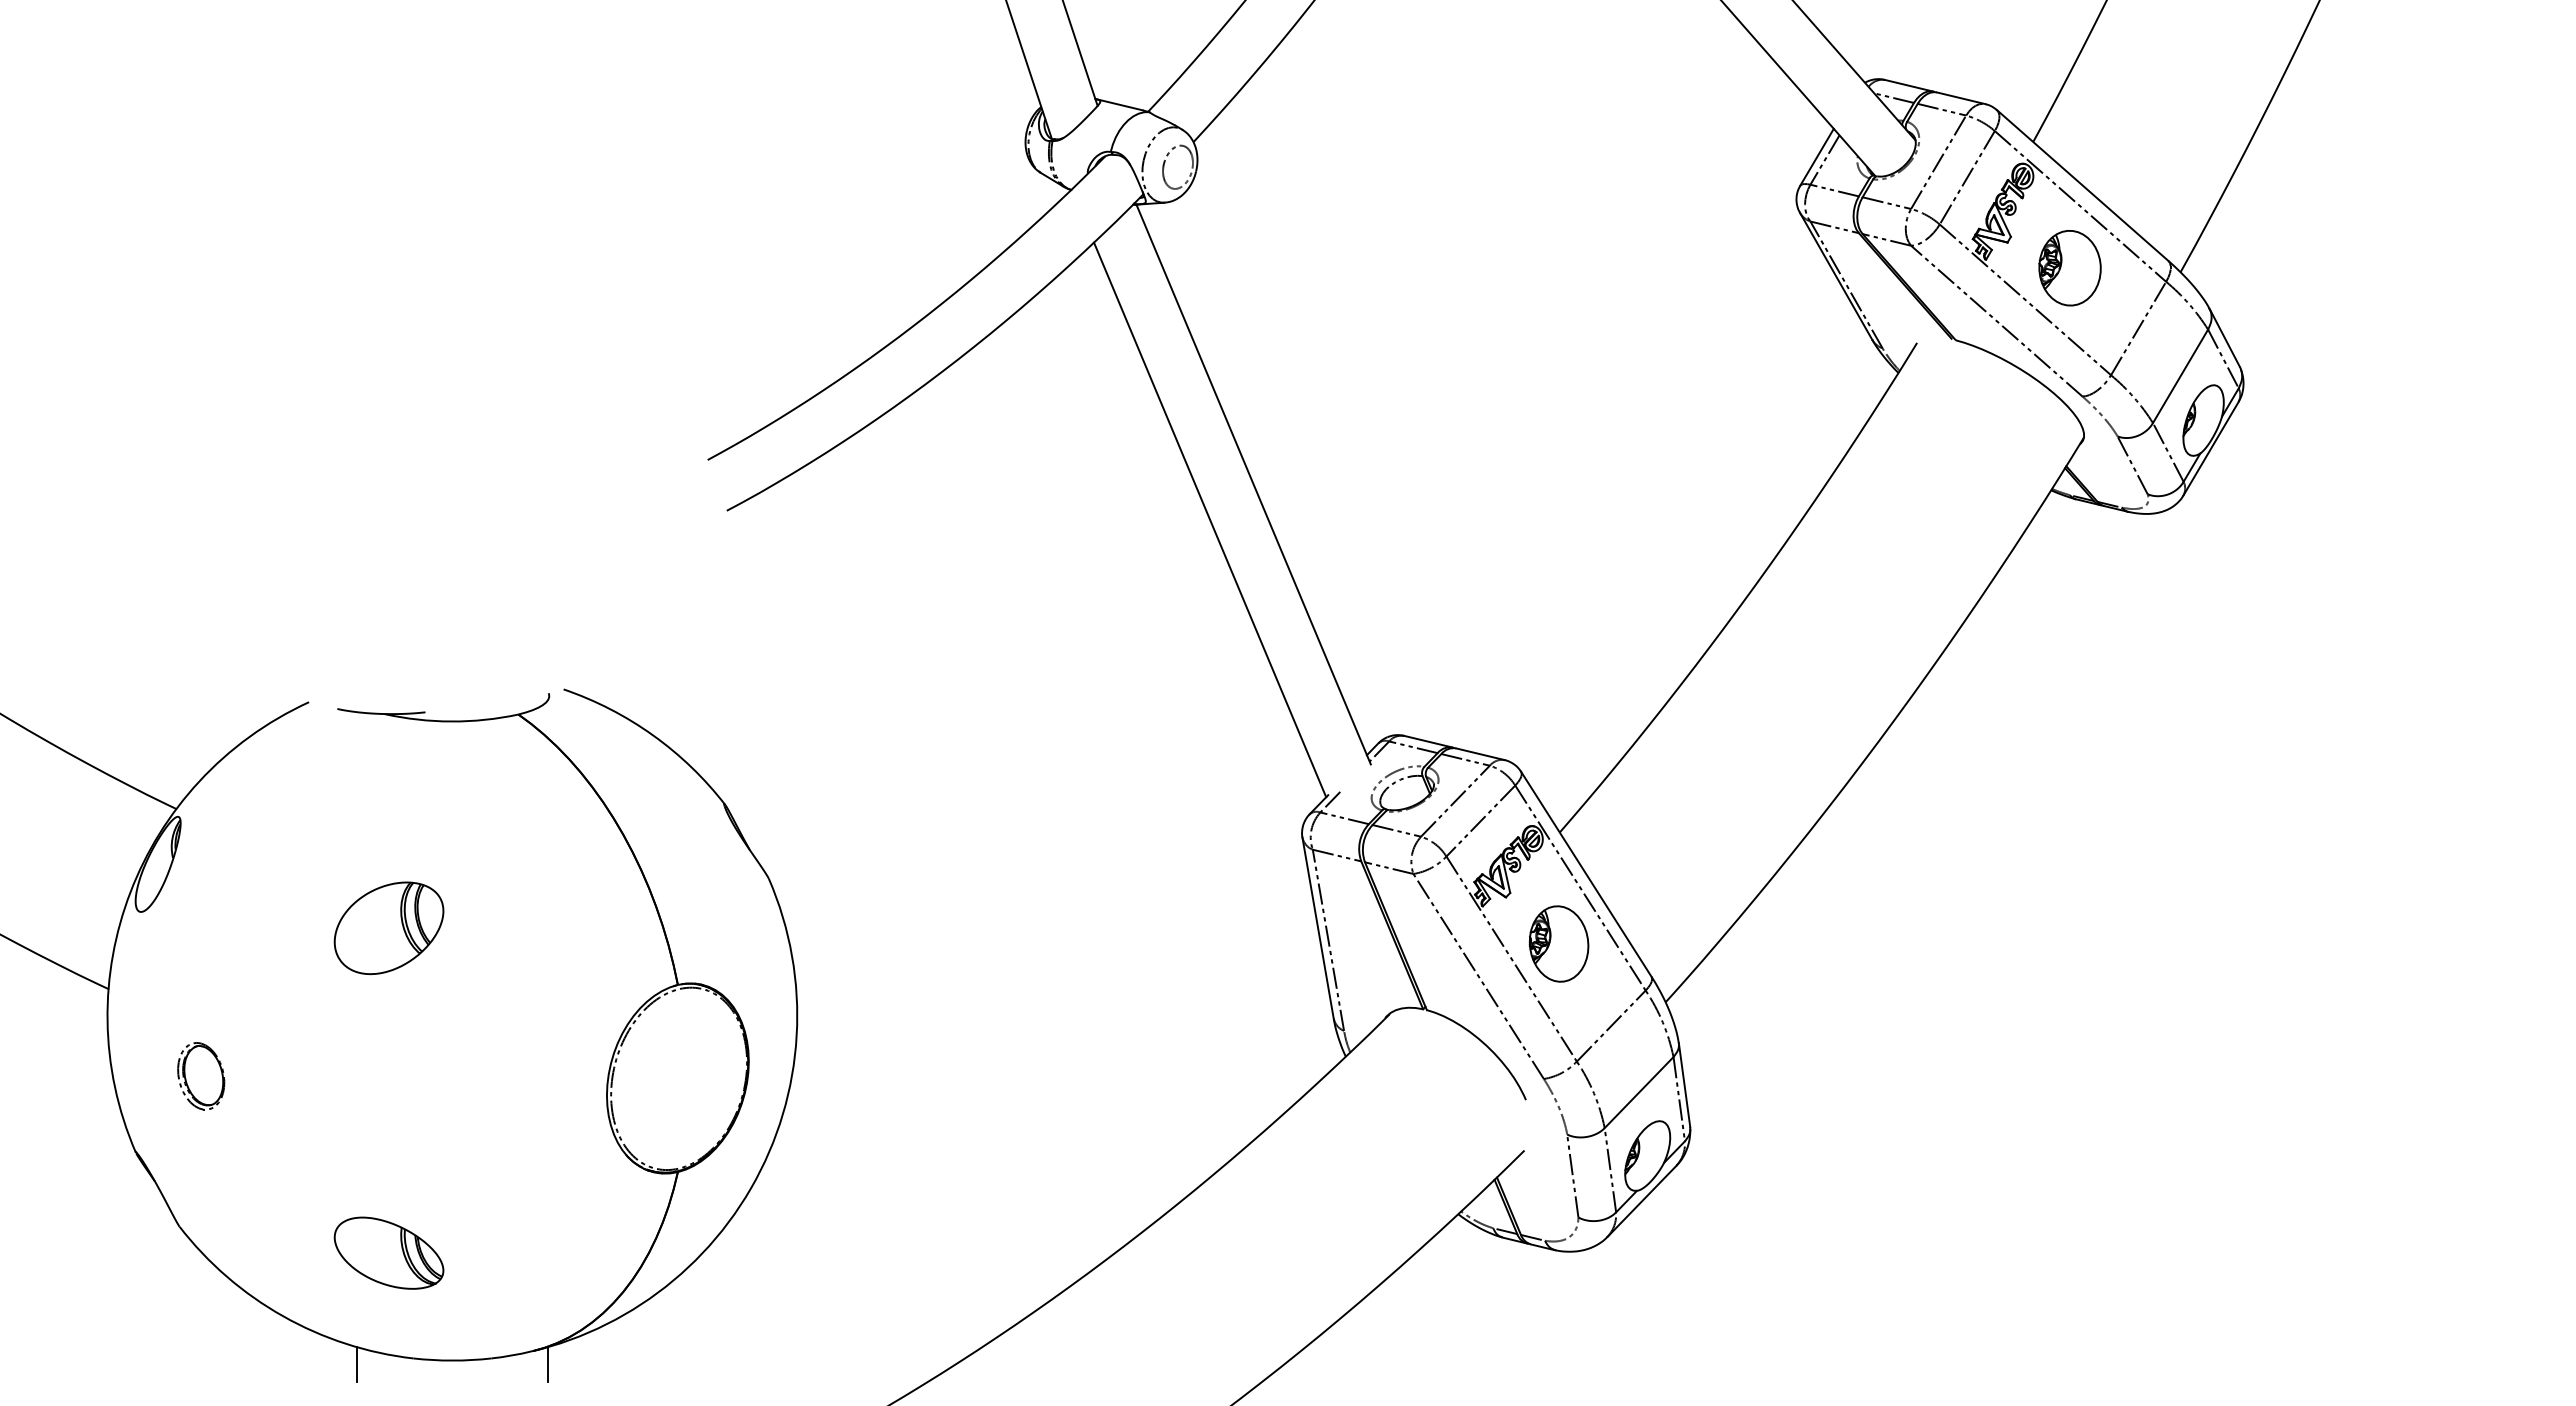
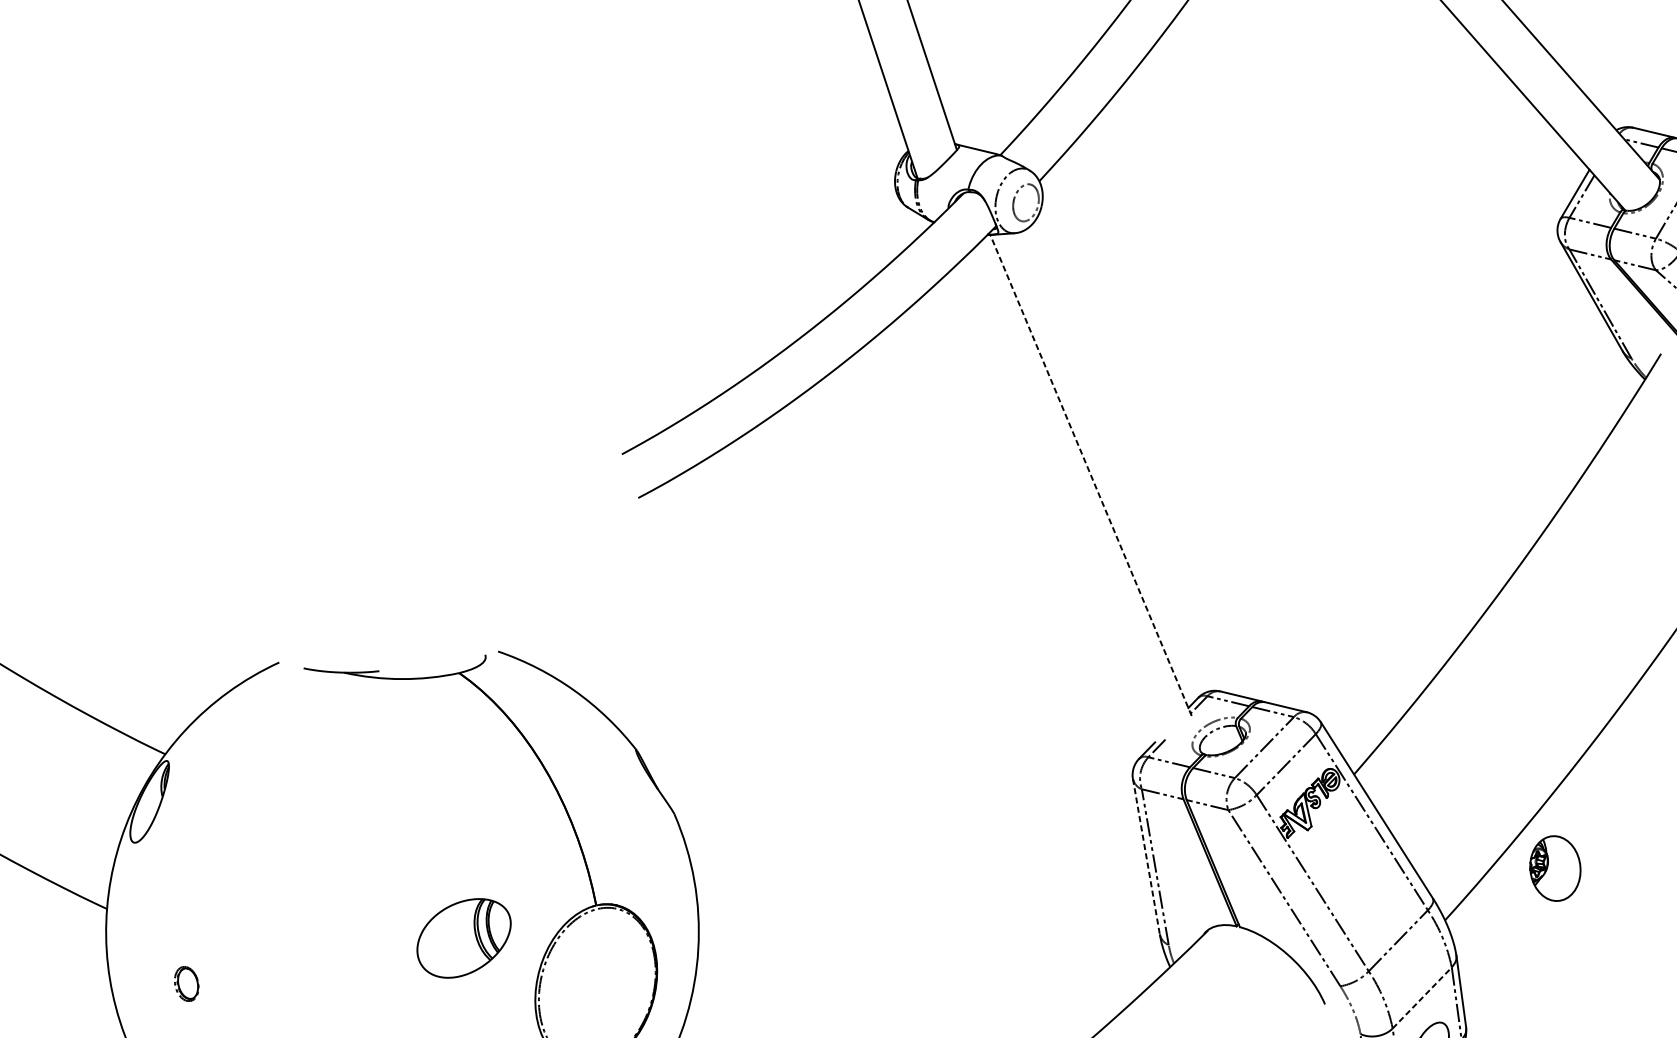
line: (1253, 484) -> (1090, 475), solid -> dashed
line: (1210, 519) -> (1053, 505), removed
part: (388, 928) -> (463, 938), moved
line: (1318, 928) -> (1146, 856), solid -> dashed
part: (1558, 943) -> (1554, 868), moved
part: (201, 1076) -> (186, 984), size x0.6
line: (1639, 1092) -> (1422, 997), solid -> dashed

